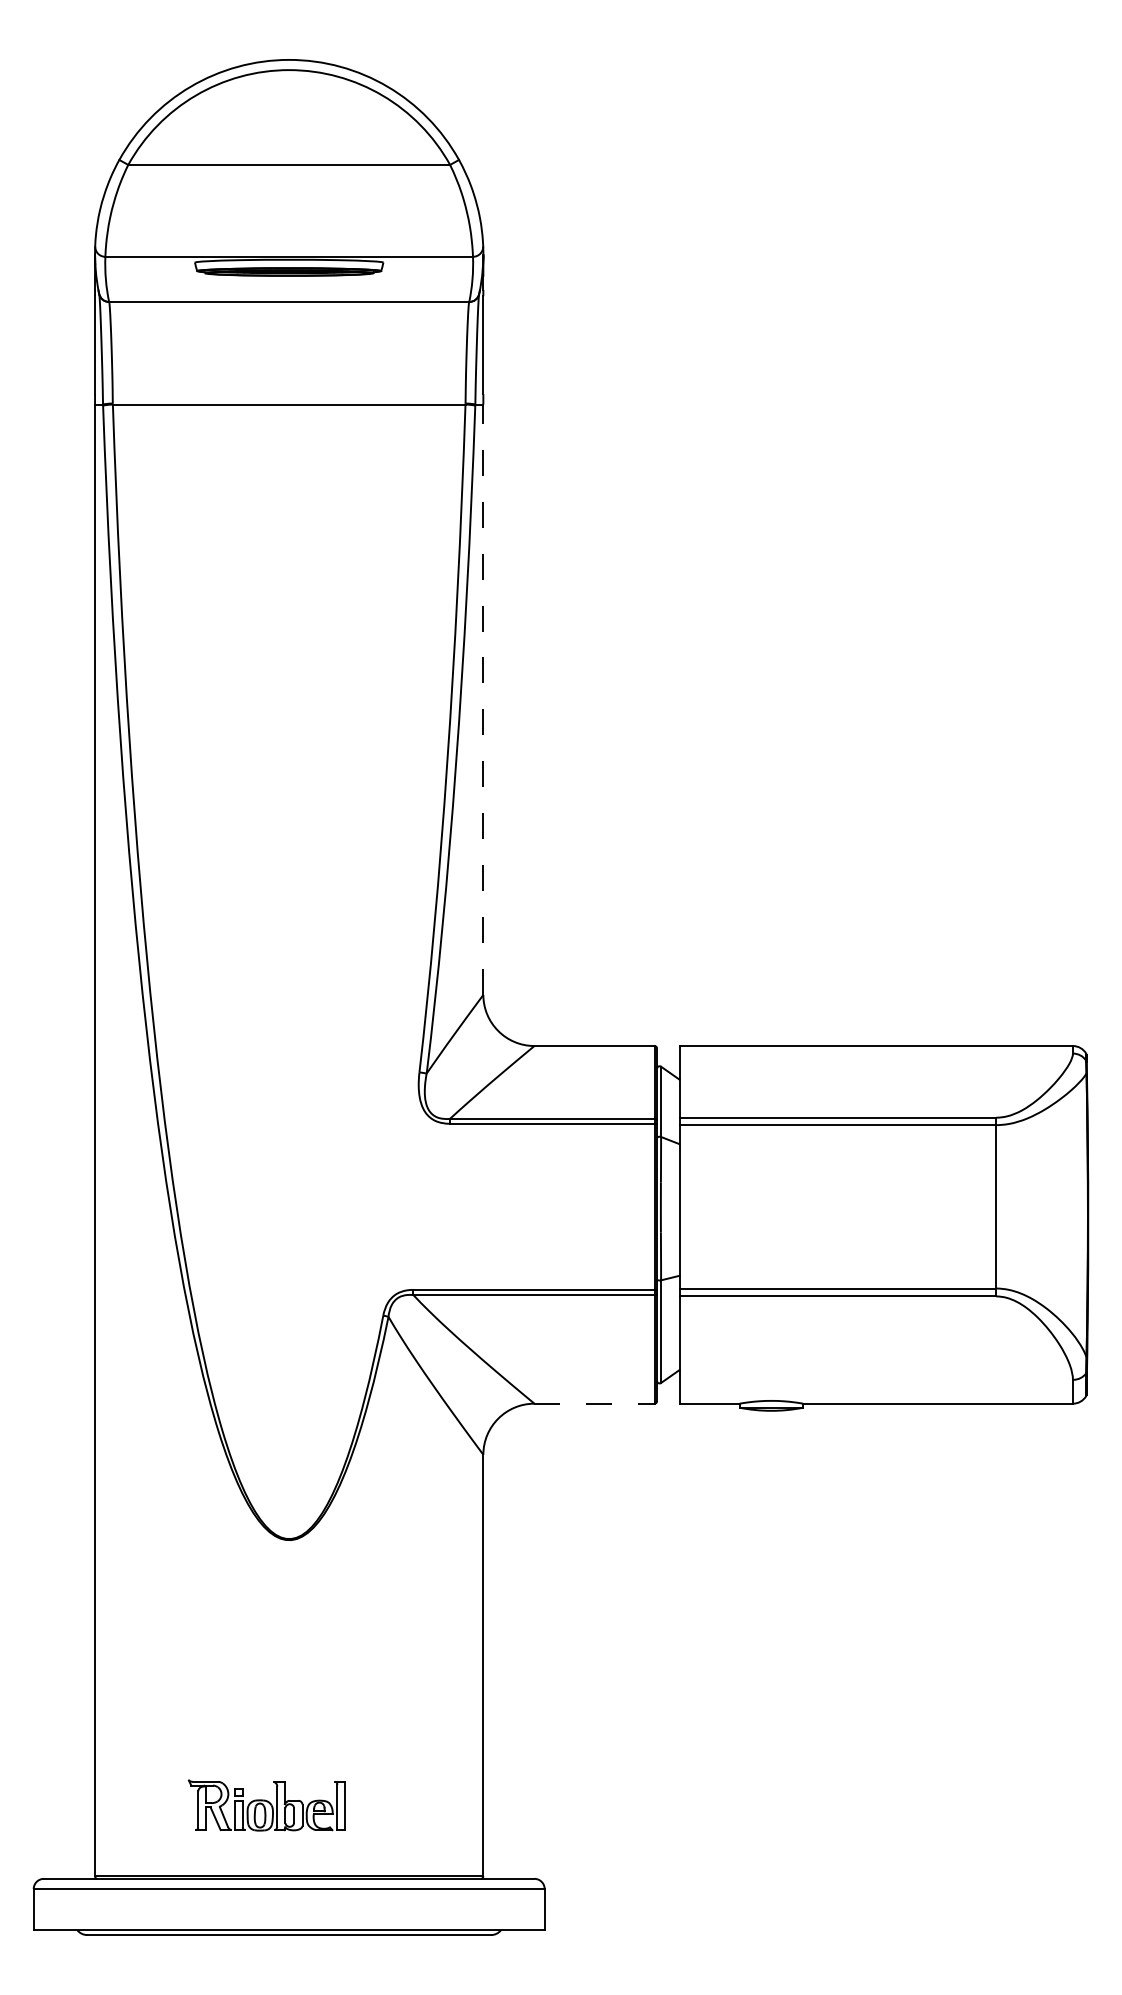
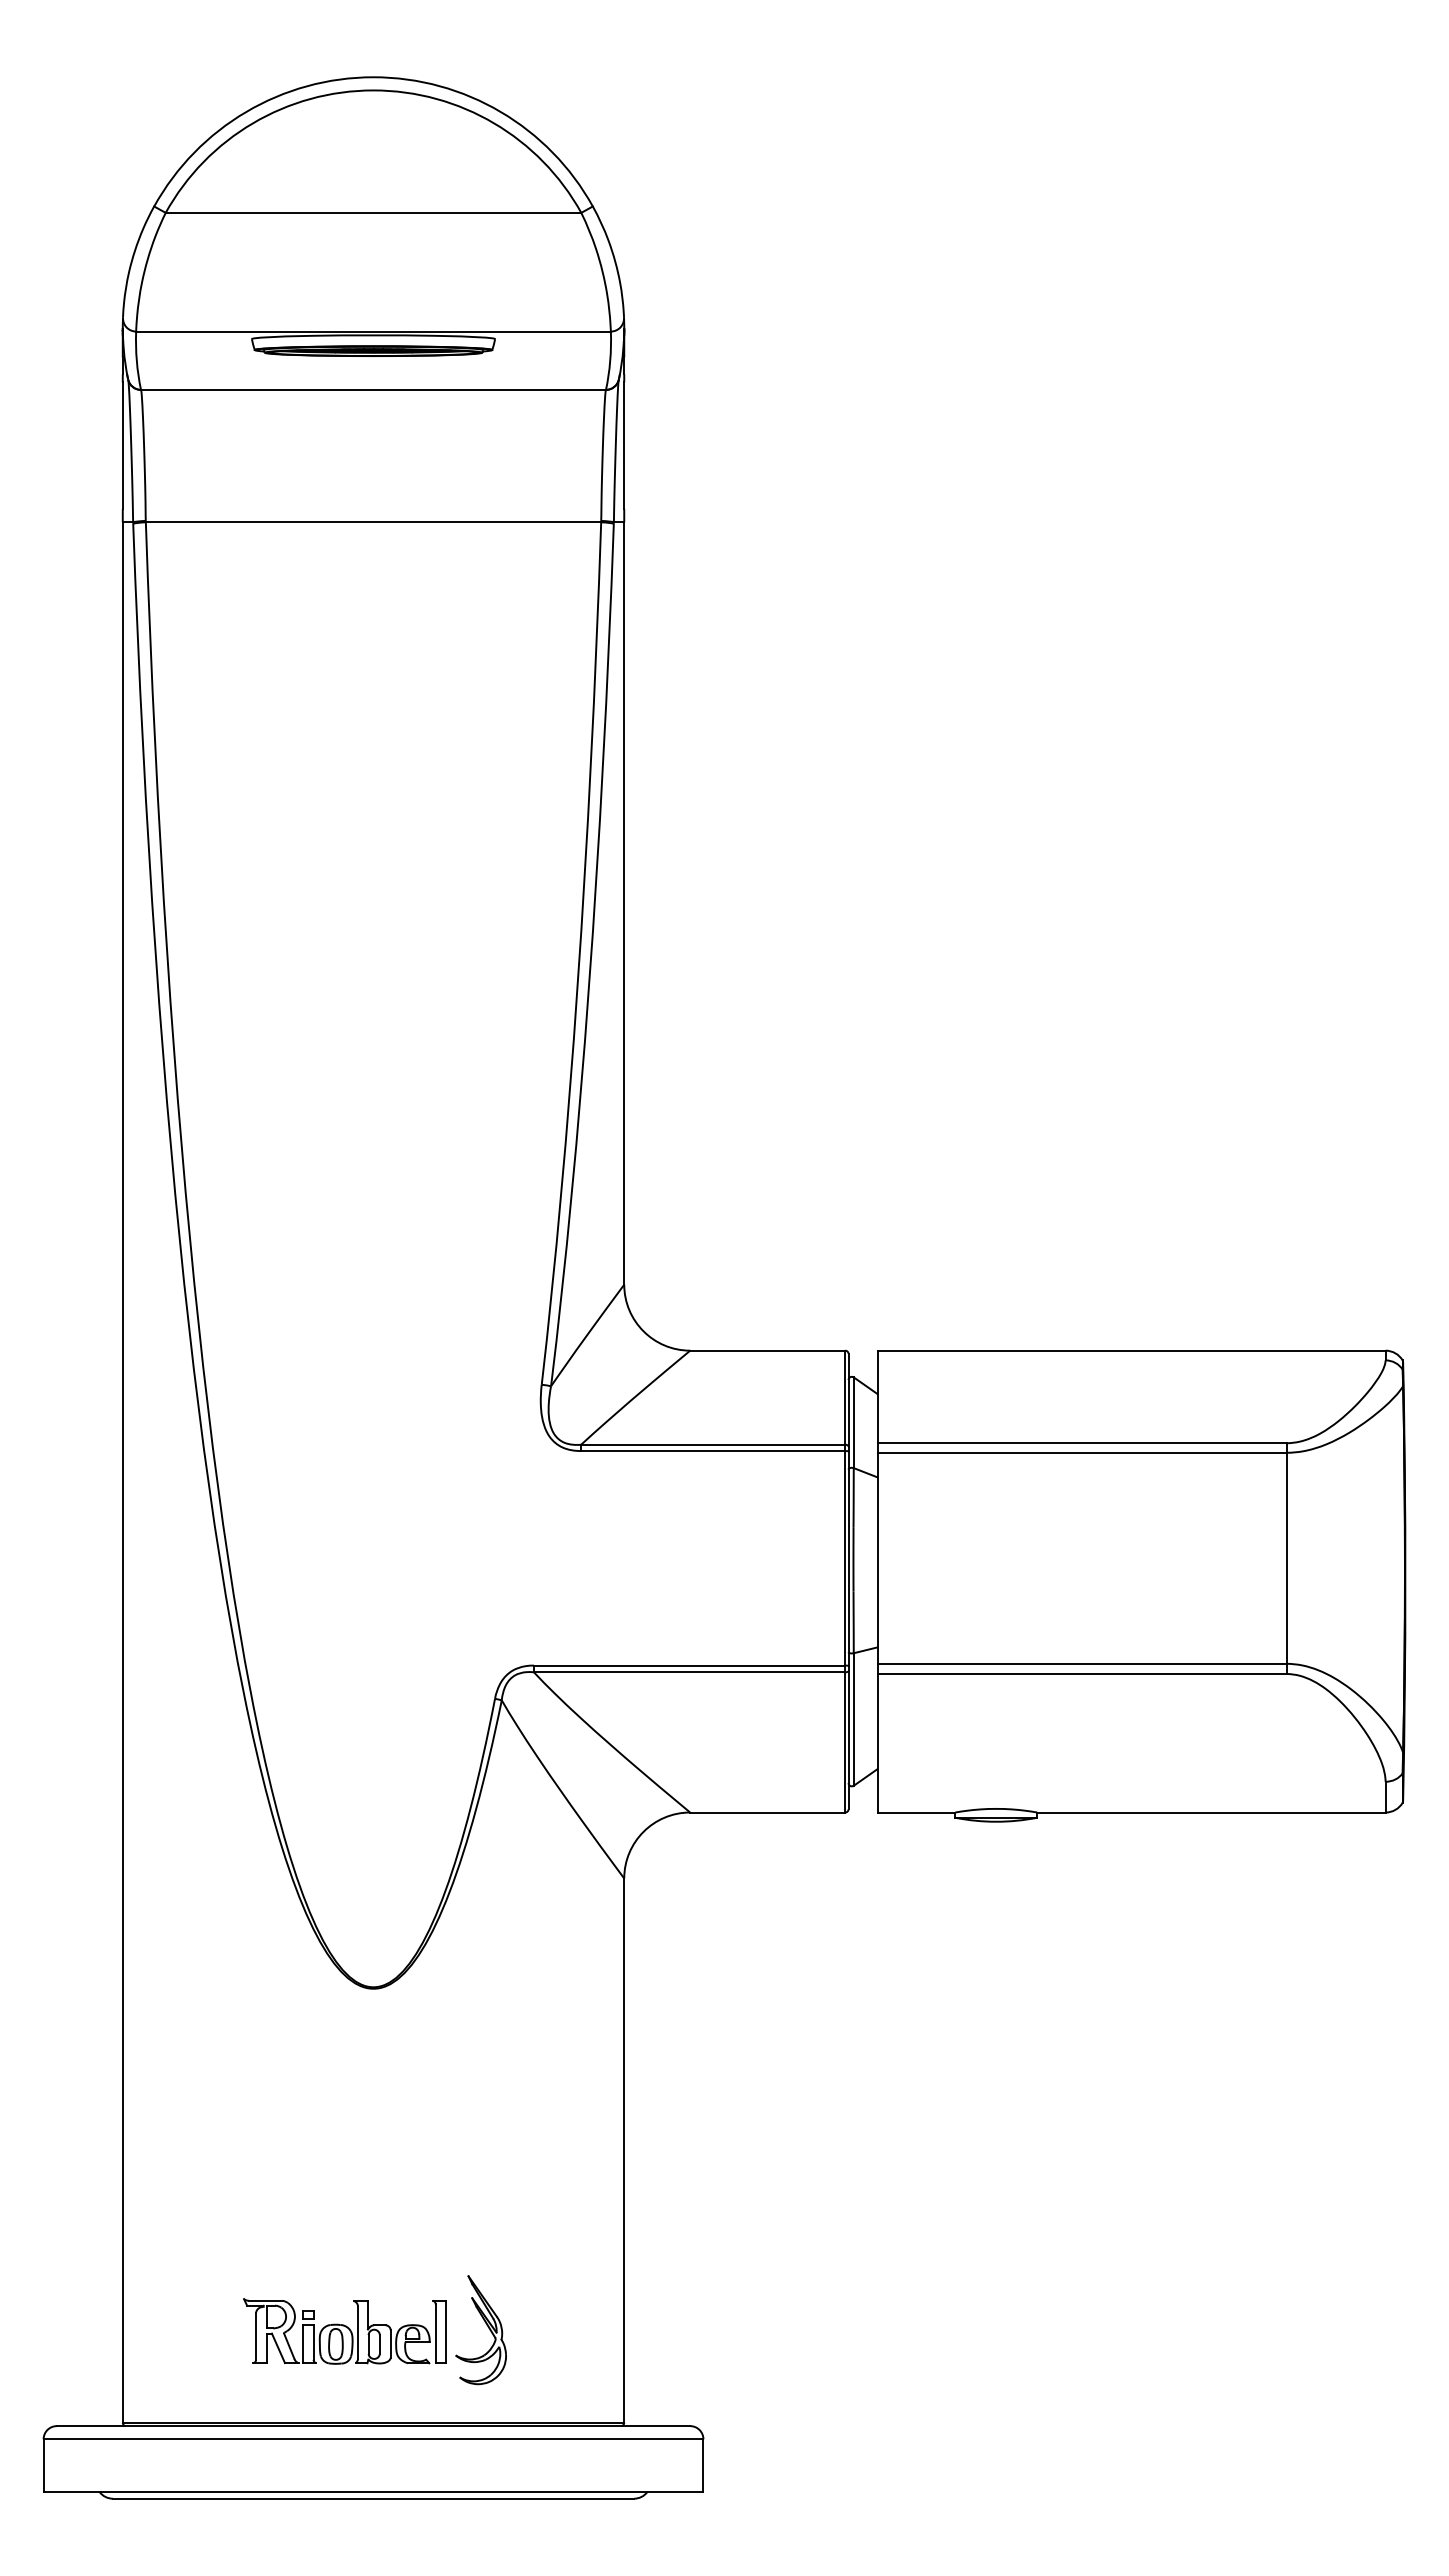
line: (483, 699) -> (624, 903), dashed -> solid
line: (594, 1403) -> (767, 1812), dashed -> solid
part: (376, 1800) -> (486, 2325), added

